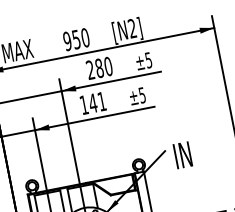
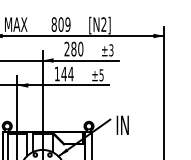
text: (75, 39) -> (60, 24), 950 -> 809
text: (148, 59) -> (111, 49), ±5 -> ±3
text: (101, 101) -> (70, 73), 141 -> 144

